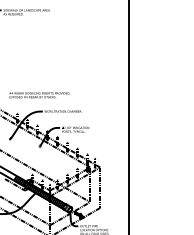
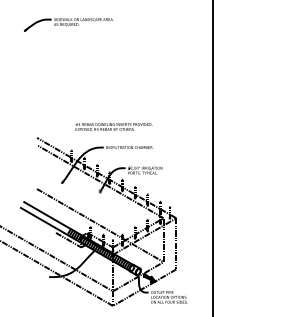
text: (39, 94) -> (113, 126), moved

